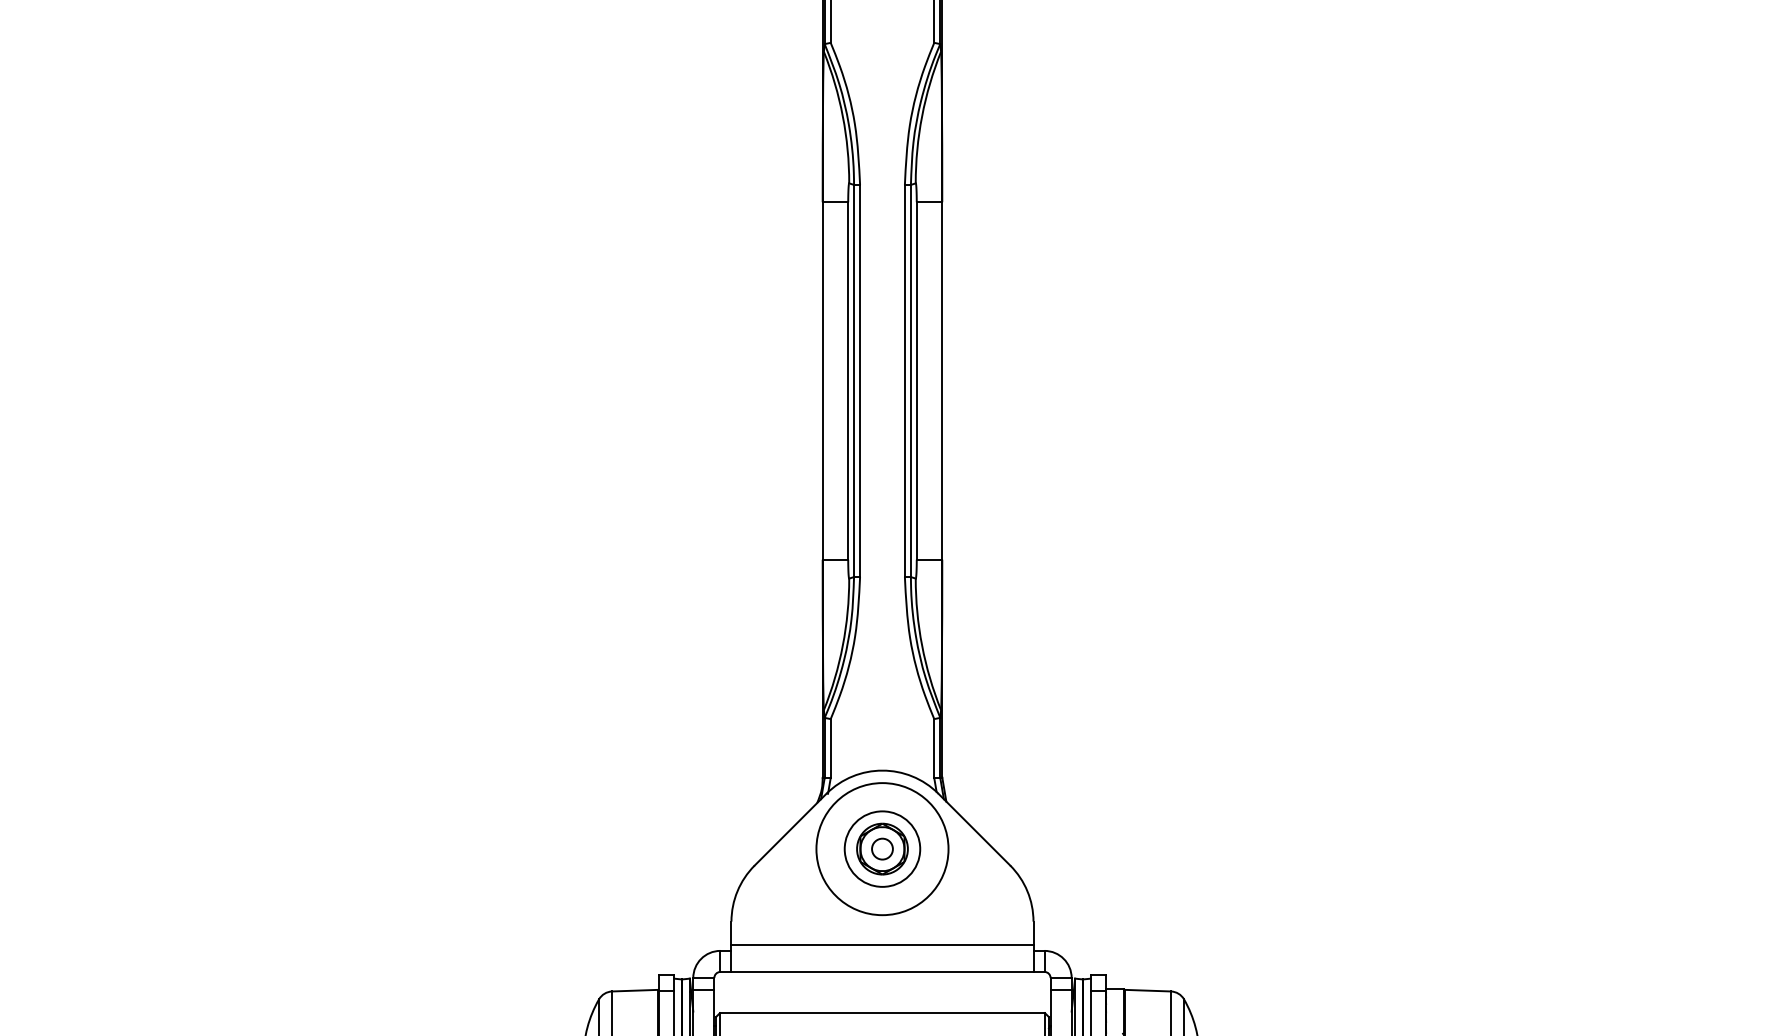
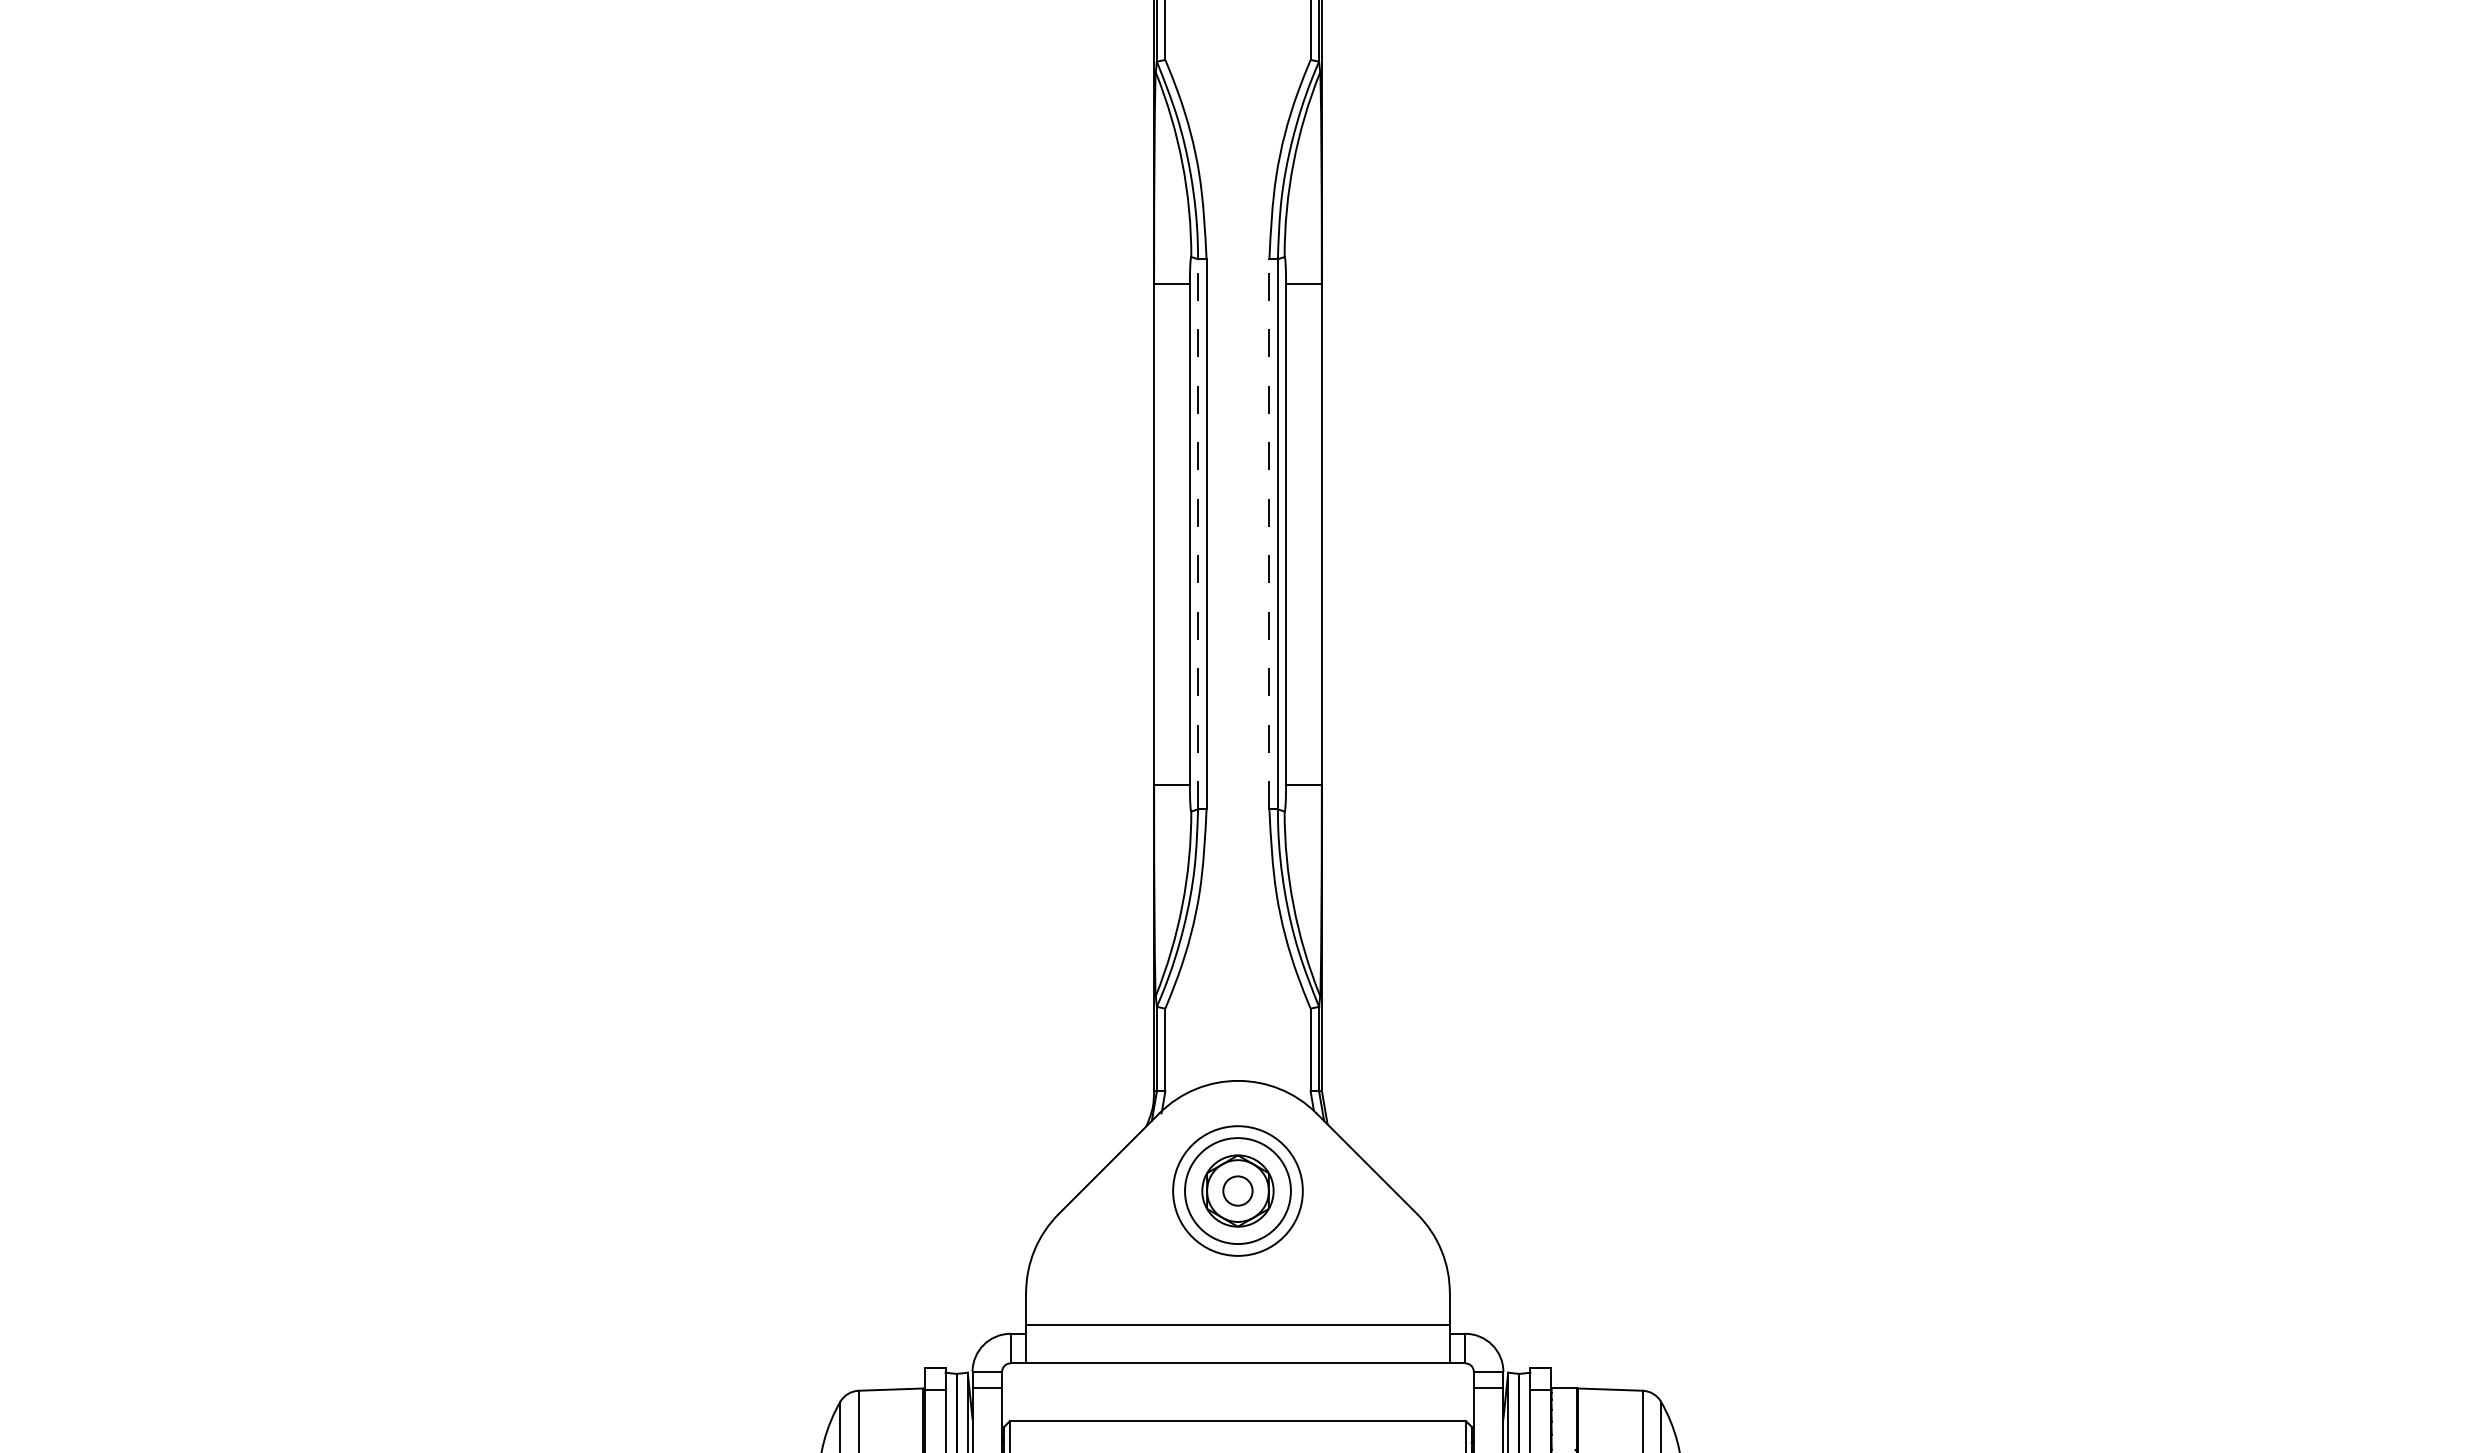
line: (854, 380) -> (1198, 533), solid -> dashed
line: (904, 380) -> (1269, 533), solid -> dashed
circle: (882, 848) -> (1237, 1190), size x0.7

